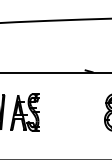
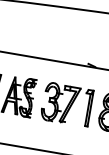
part: (71, 112) -> (66, 104), added

